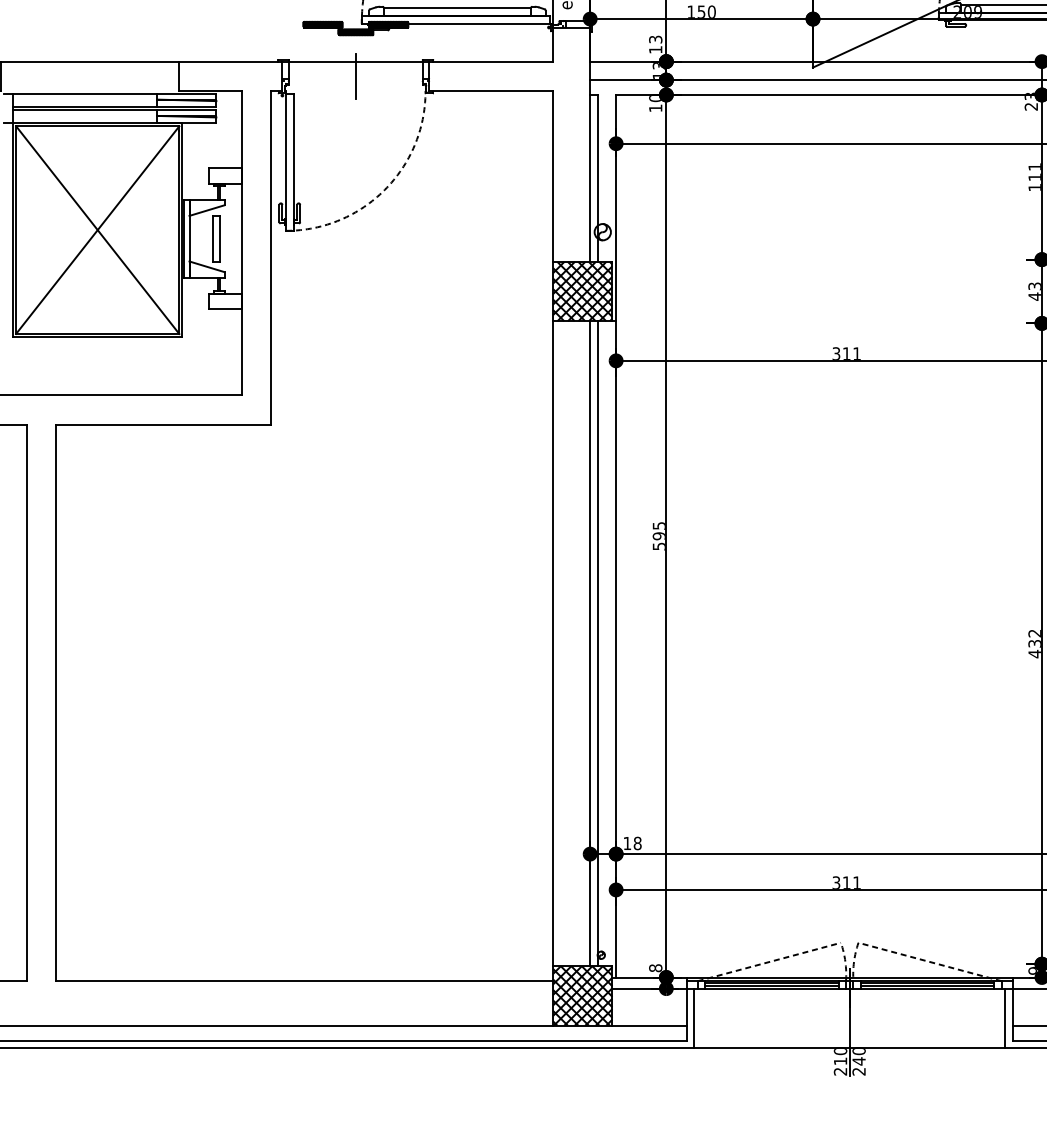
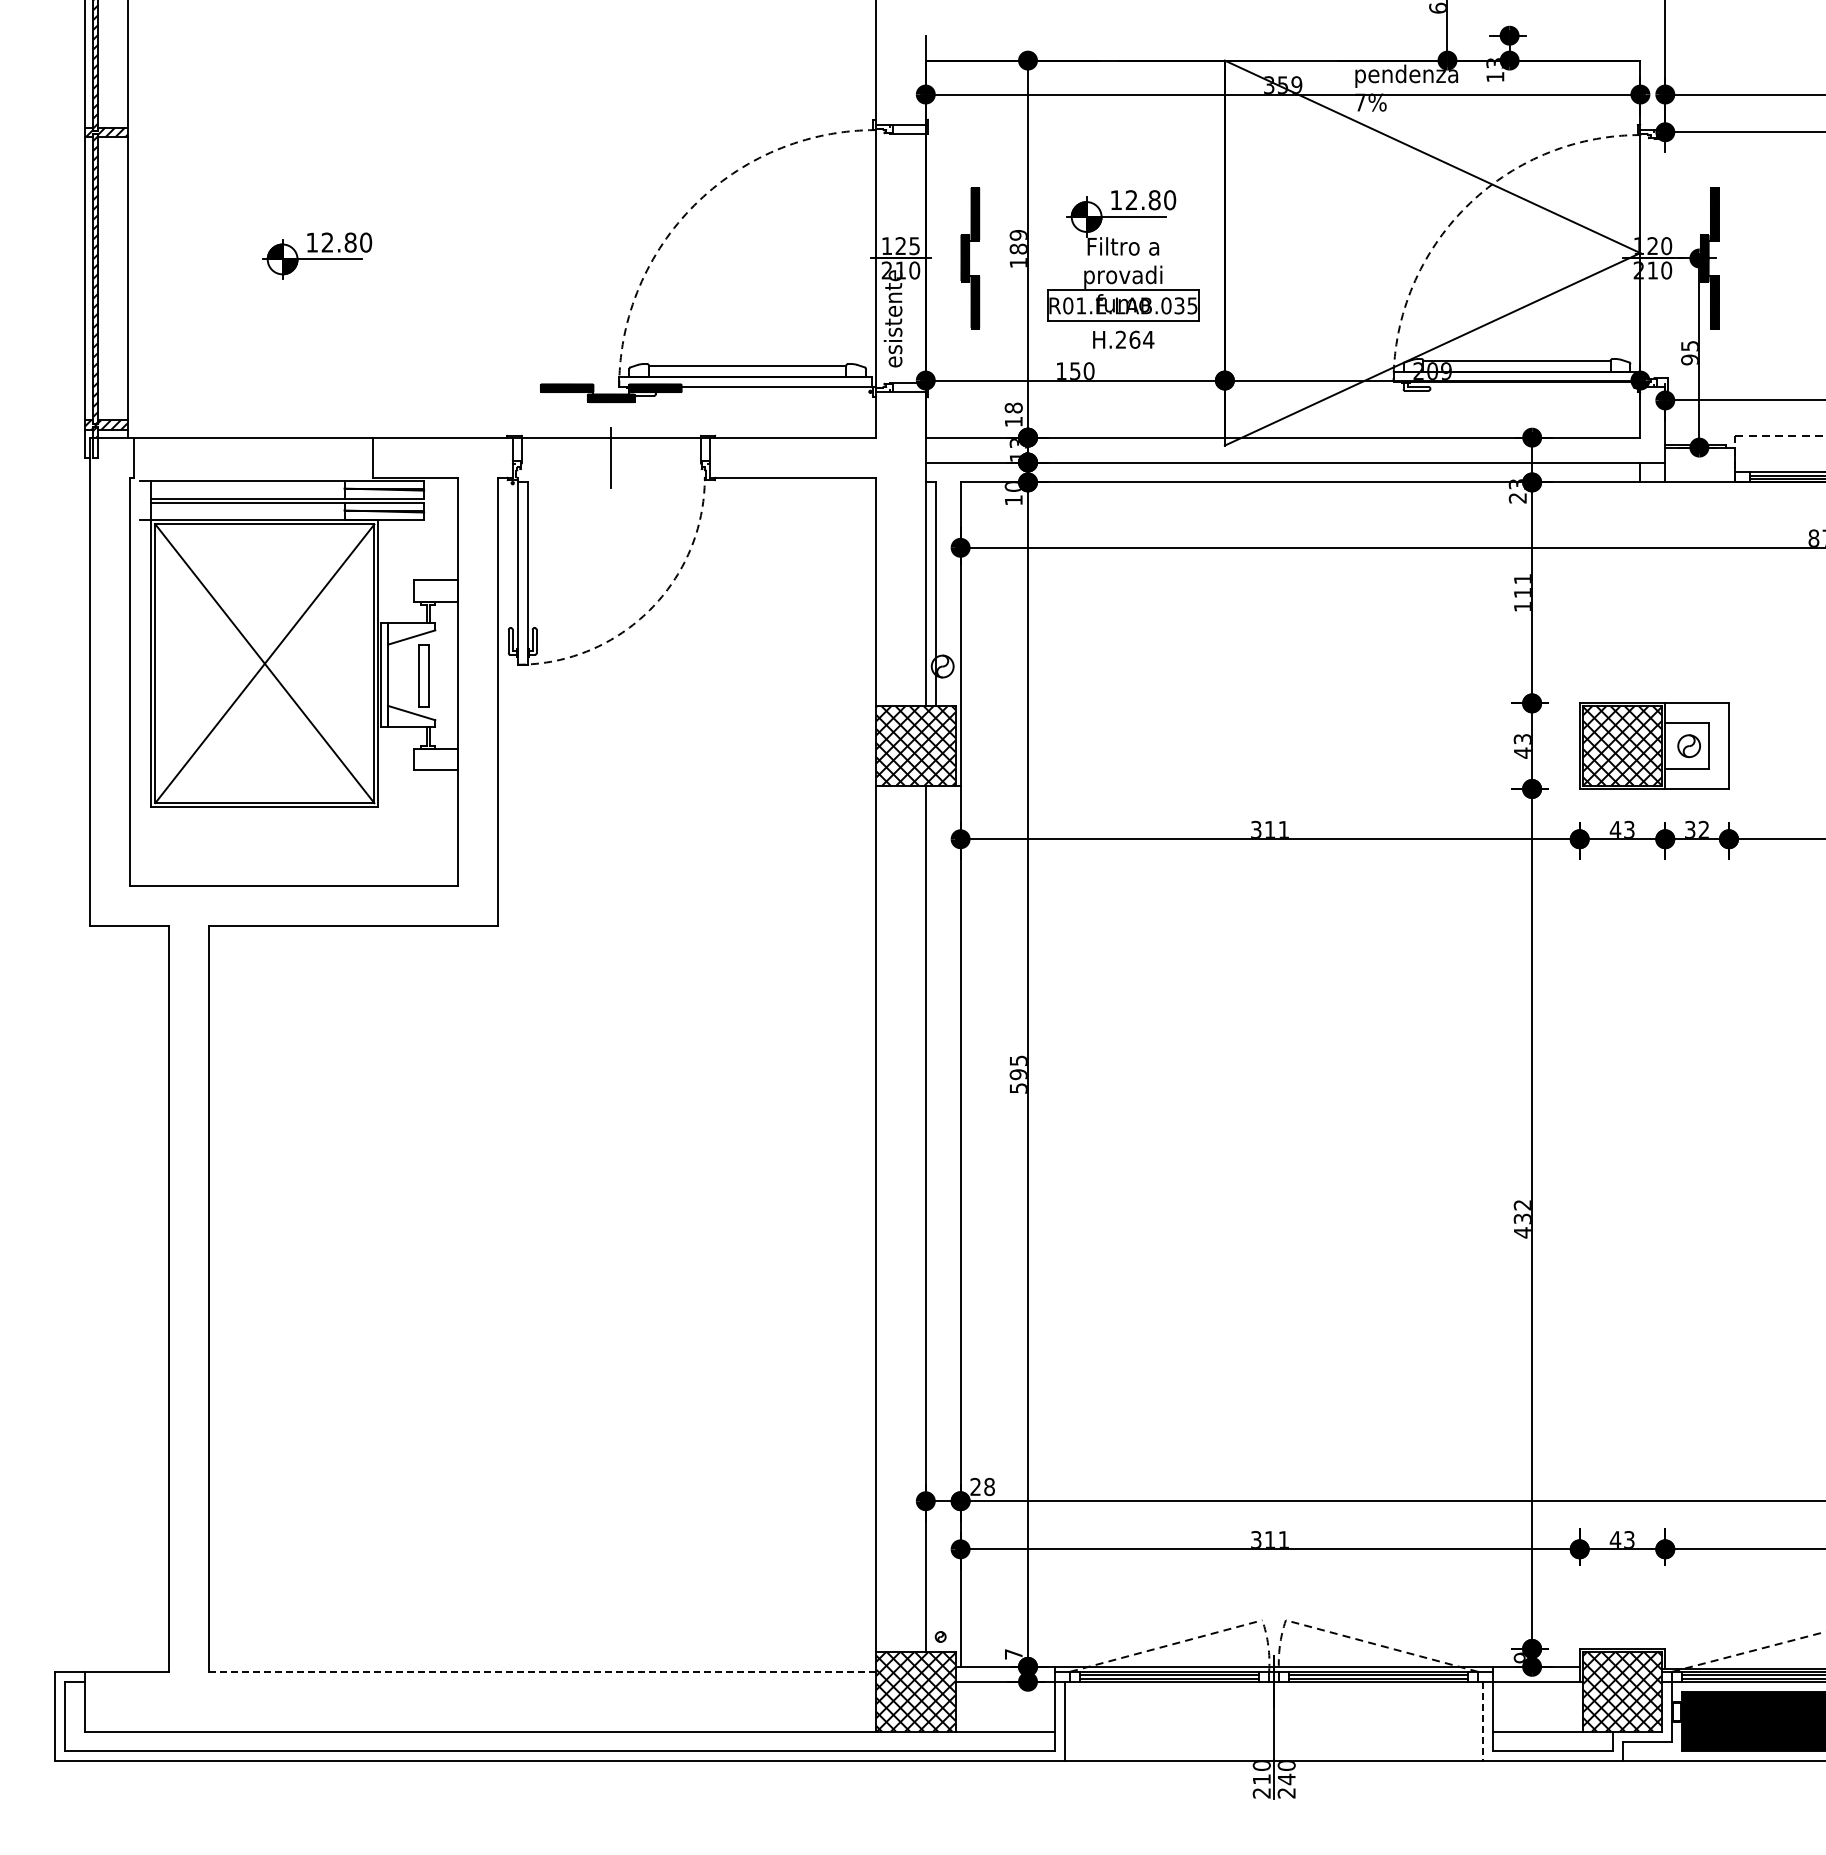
text: (655, 39) -> (1013, 407), 13 -> 18
line: (597, 643) -> (935, 1218), removed
text: (627, 843) -> (975, 1486), 18 -> 28
text: (655, 968) -> (1013, 1654), 8 -> 7
line: (304, 980) -> (542, 1671), solid -> dashed
line: (1005, 1018) -> (1483, 1721), solid -> dashed

